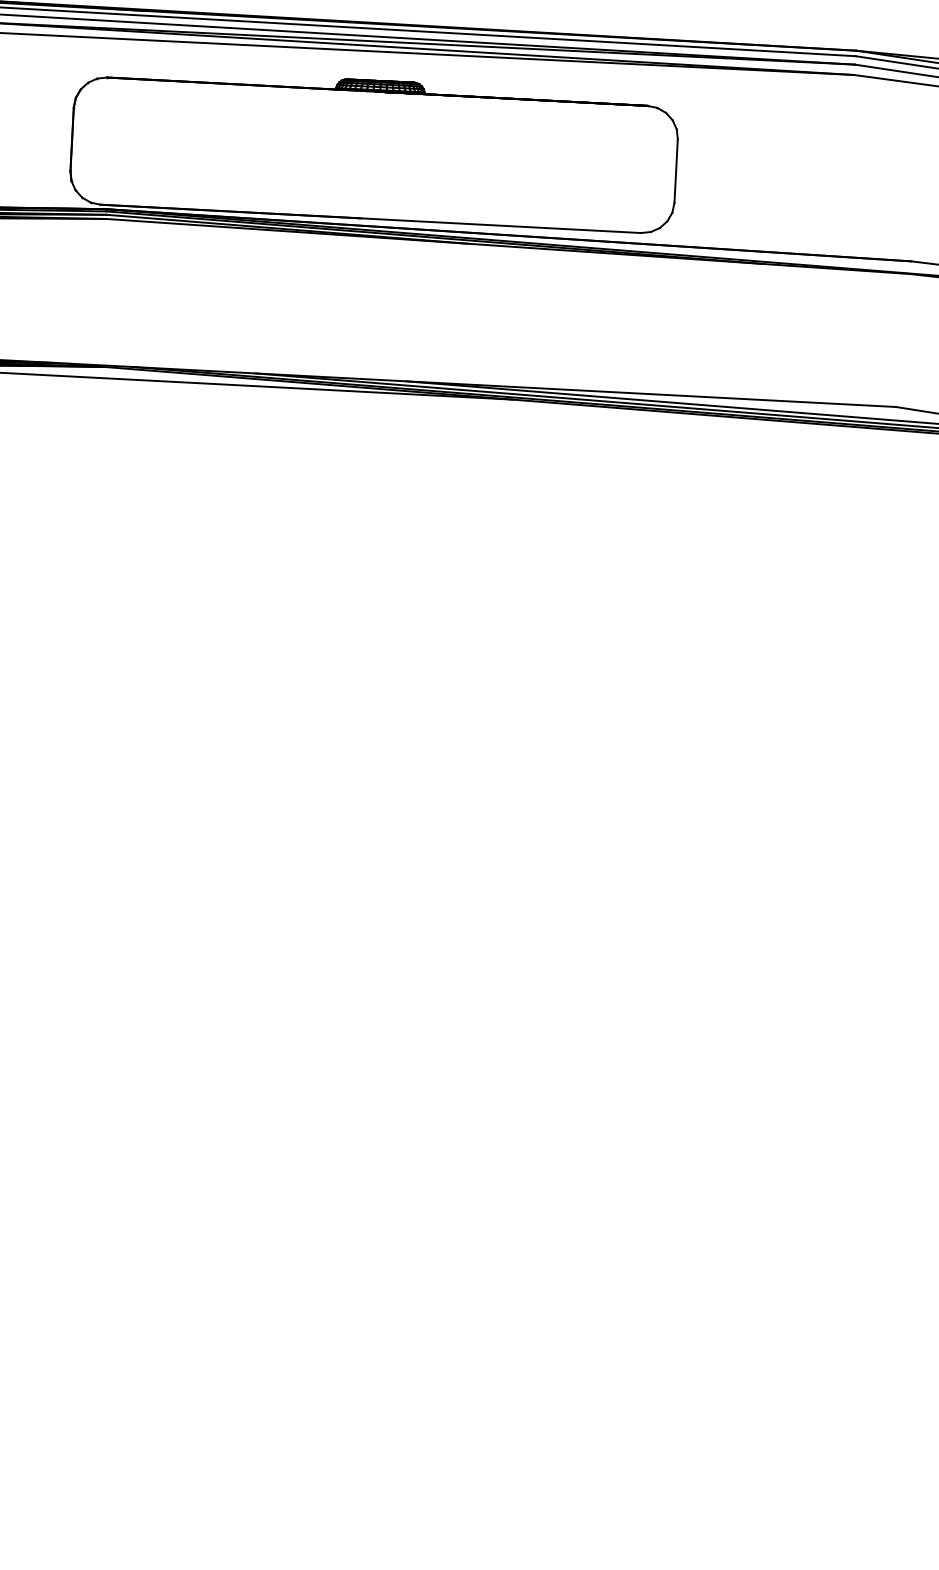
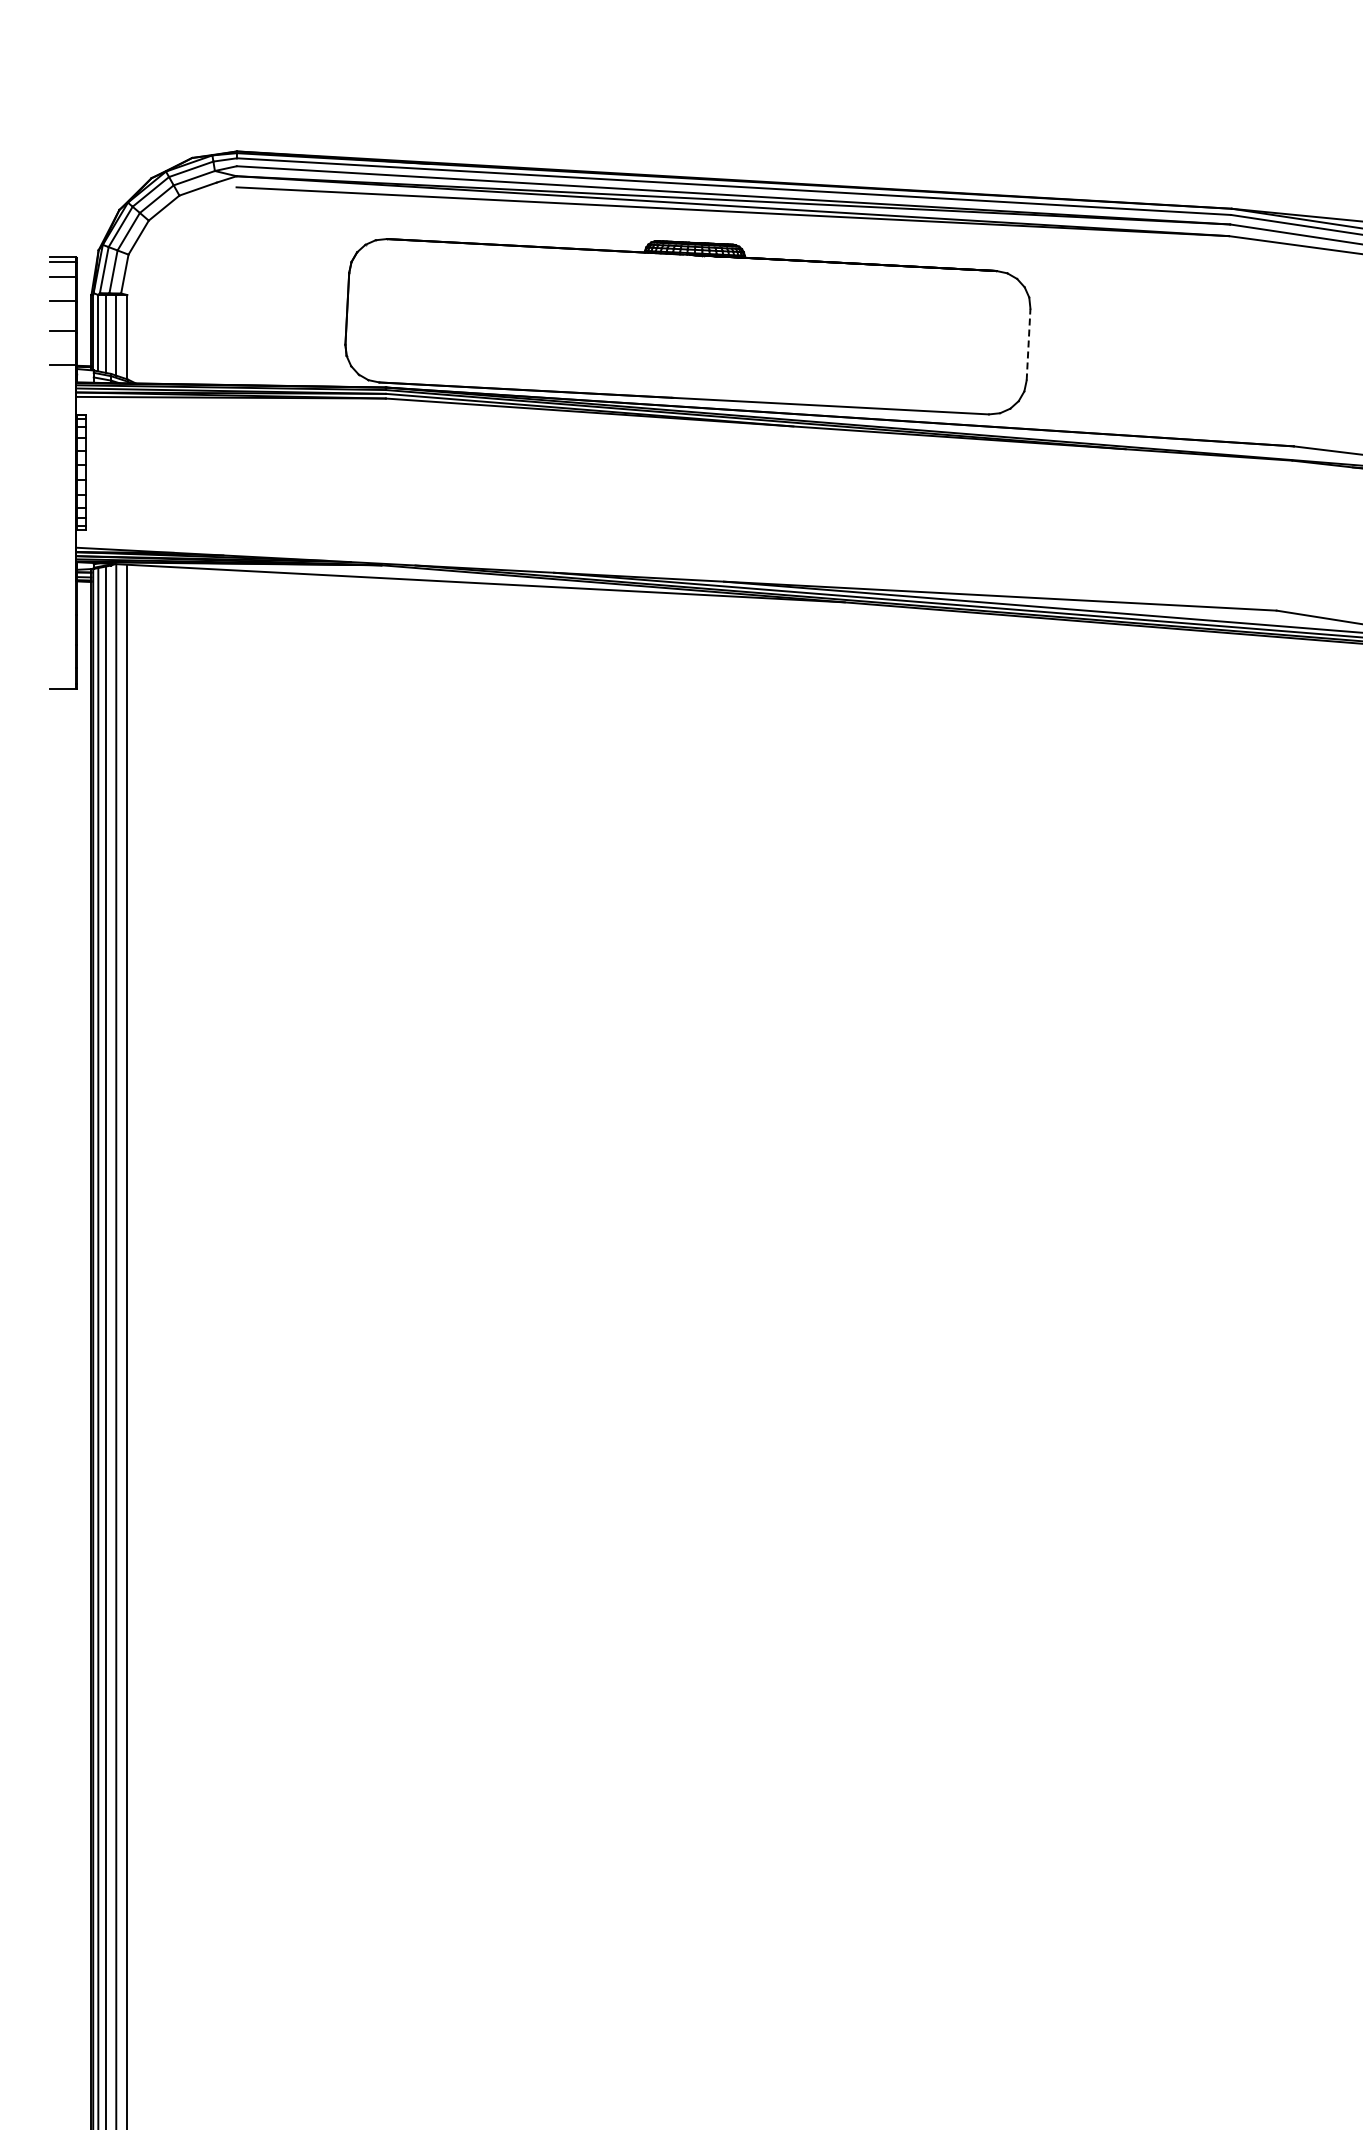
line: (676, 171) -> (1028, 344), solid -> dashed

